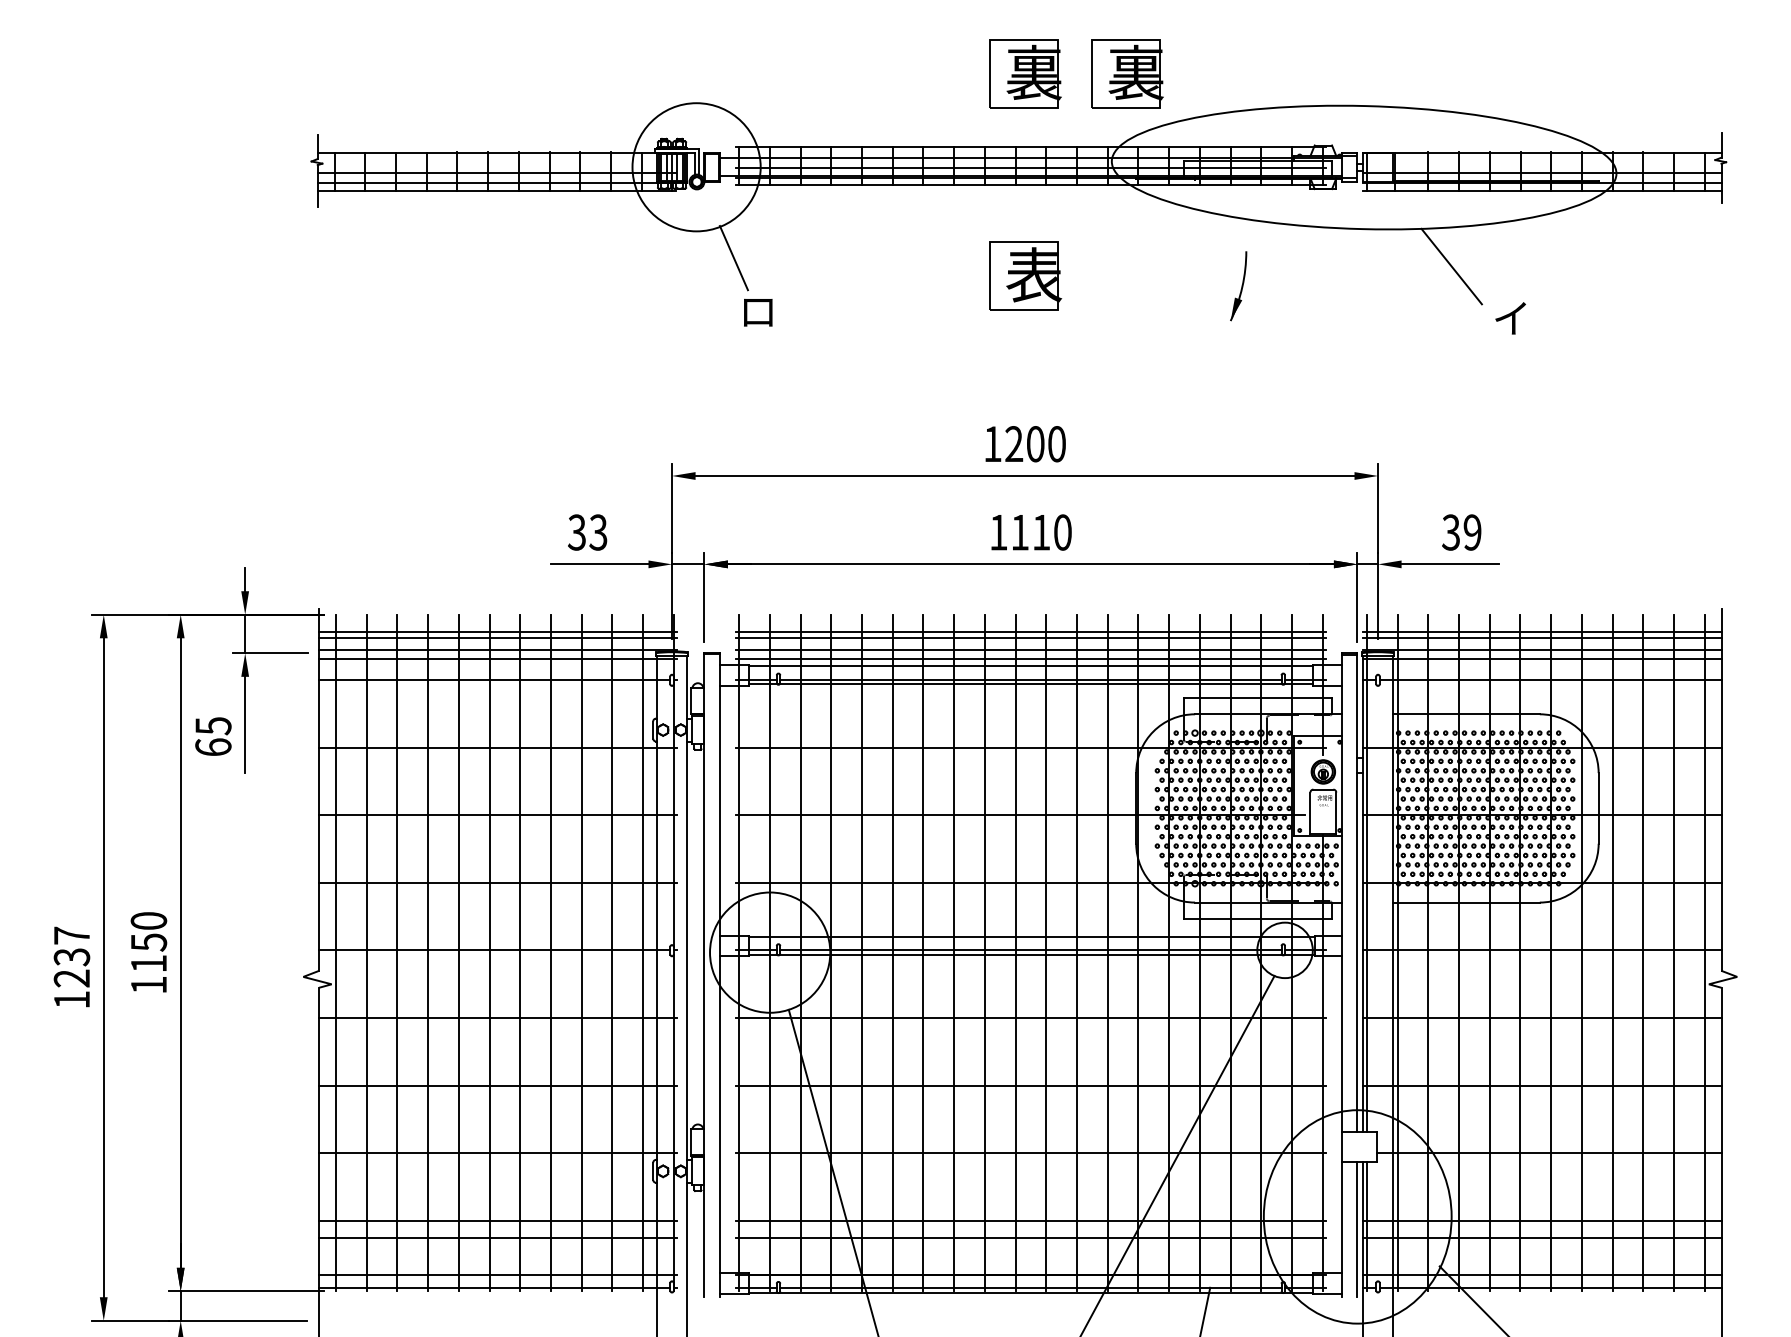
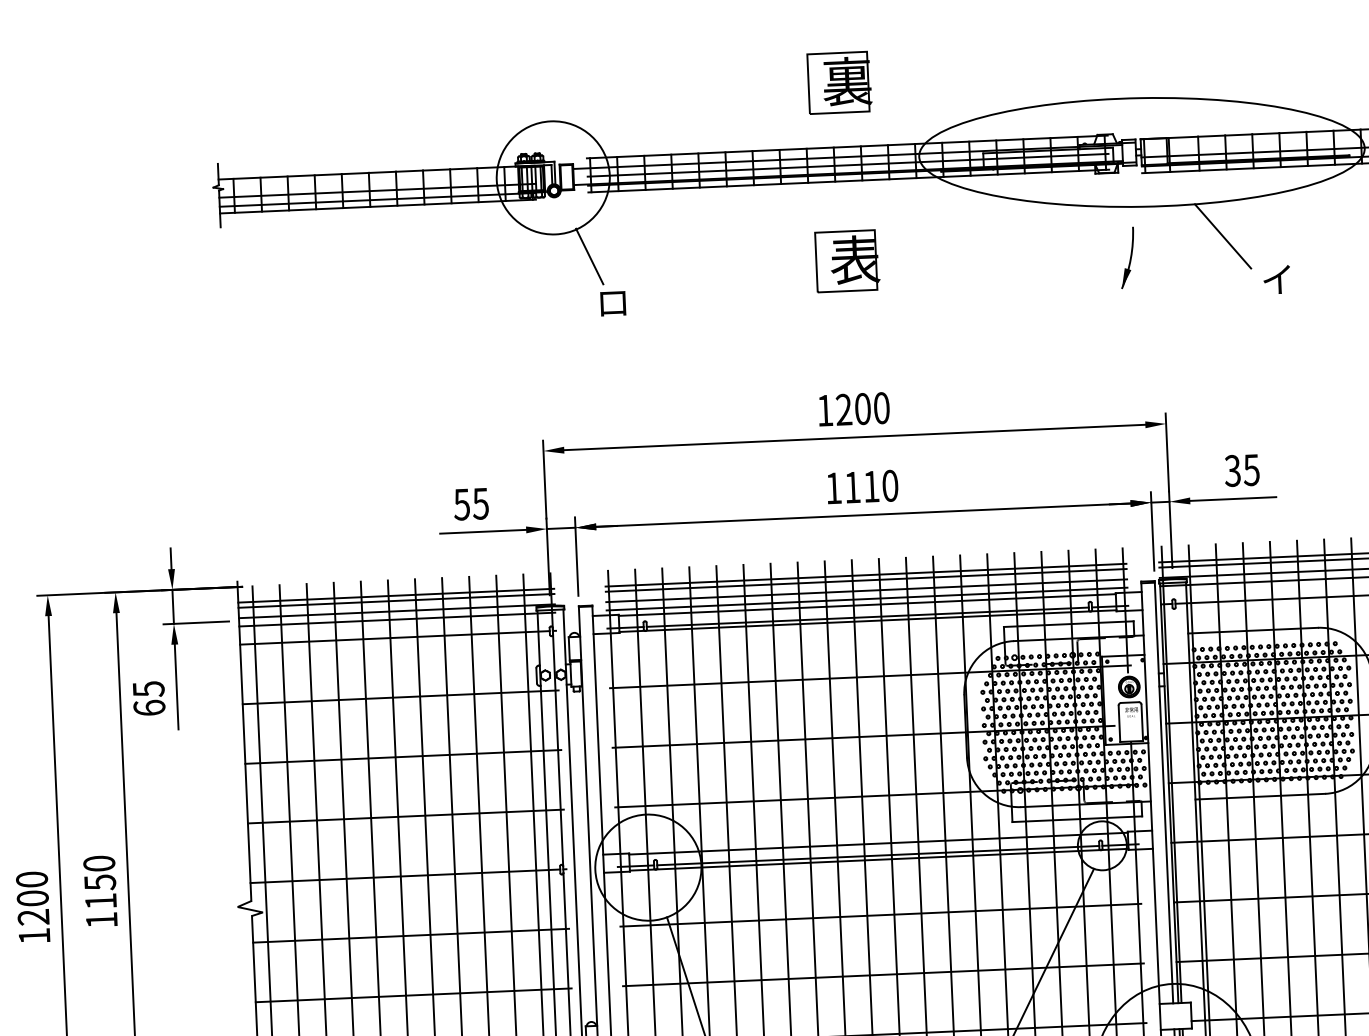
part: (1127, 73) -> (929, 78), removed
part: (1238, 286) -> (1127, 258), moved
text: (587, 532) -> (471, 504), 33 -> 55
text: (1472, 532) -> (1251, 470), 39 -> 35
text: (71, 946) -> (32, 889), 1237 -> 1200

